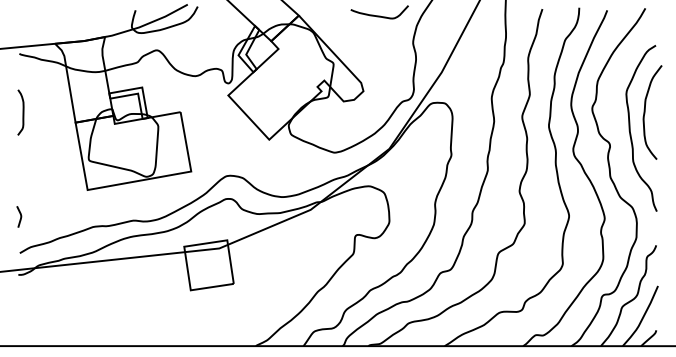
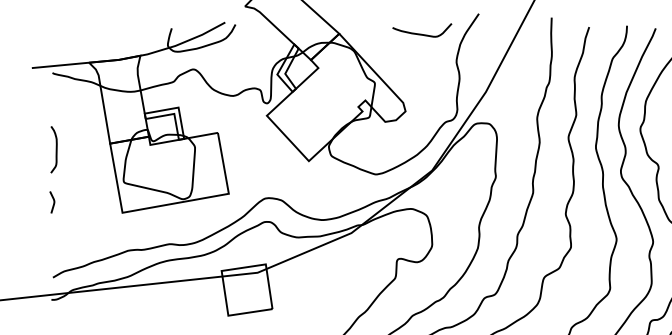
curve: (22, 112) -> (55, 149), moved
curve: (20, 216) -> (53, 201), moved

